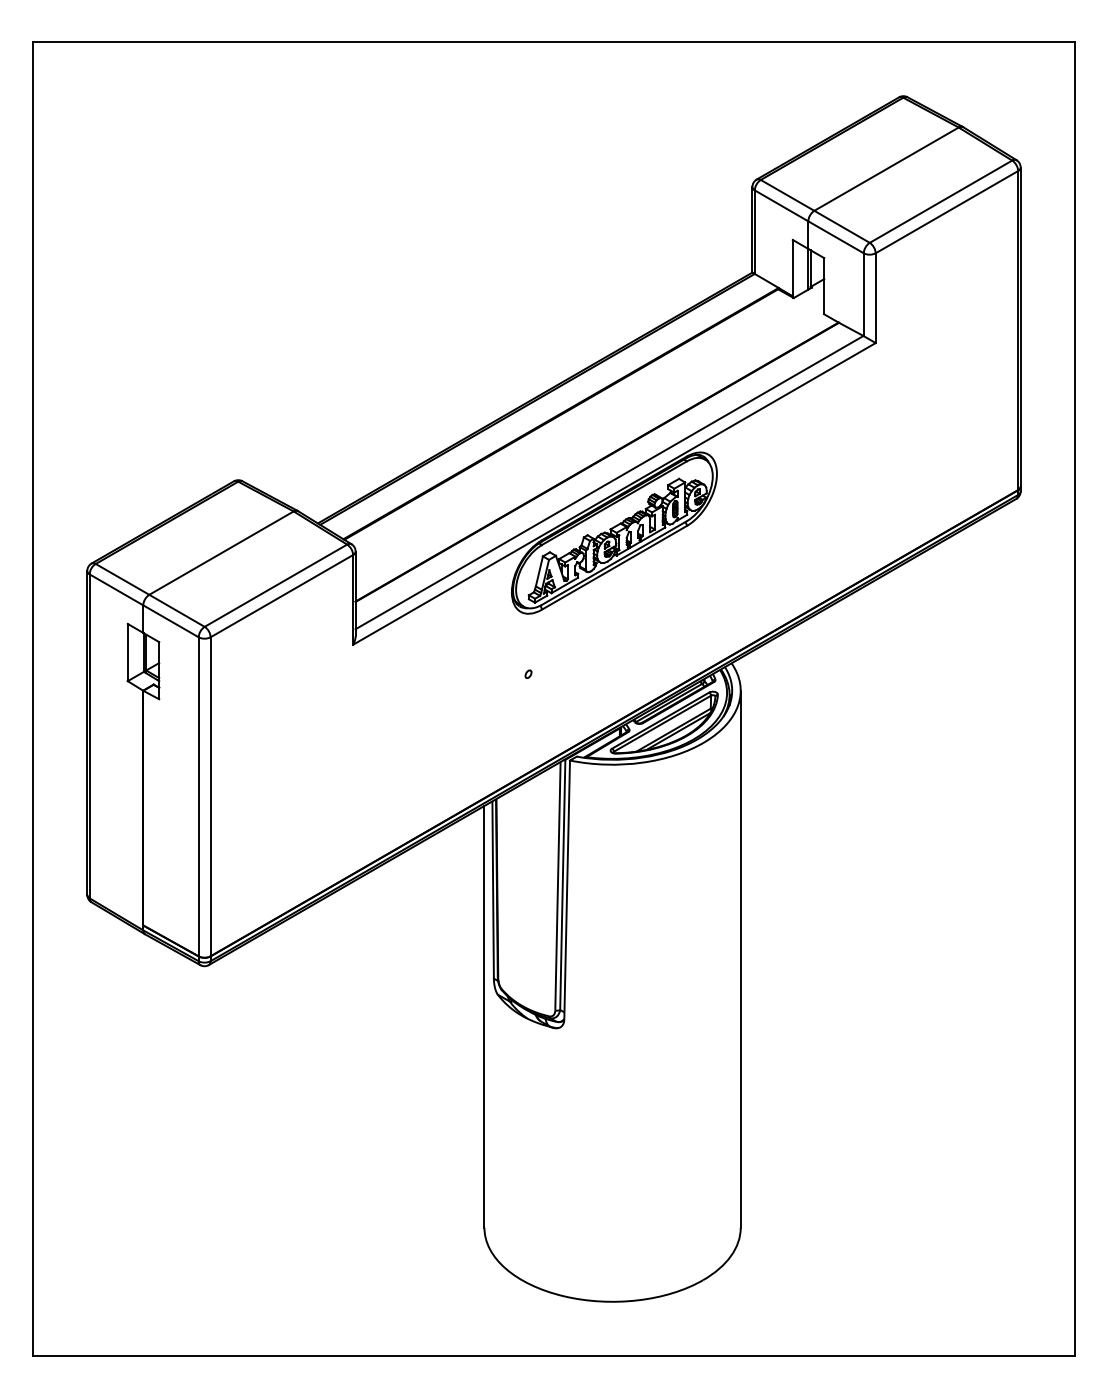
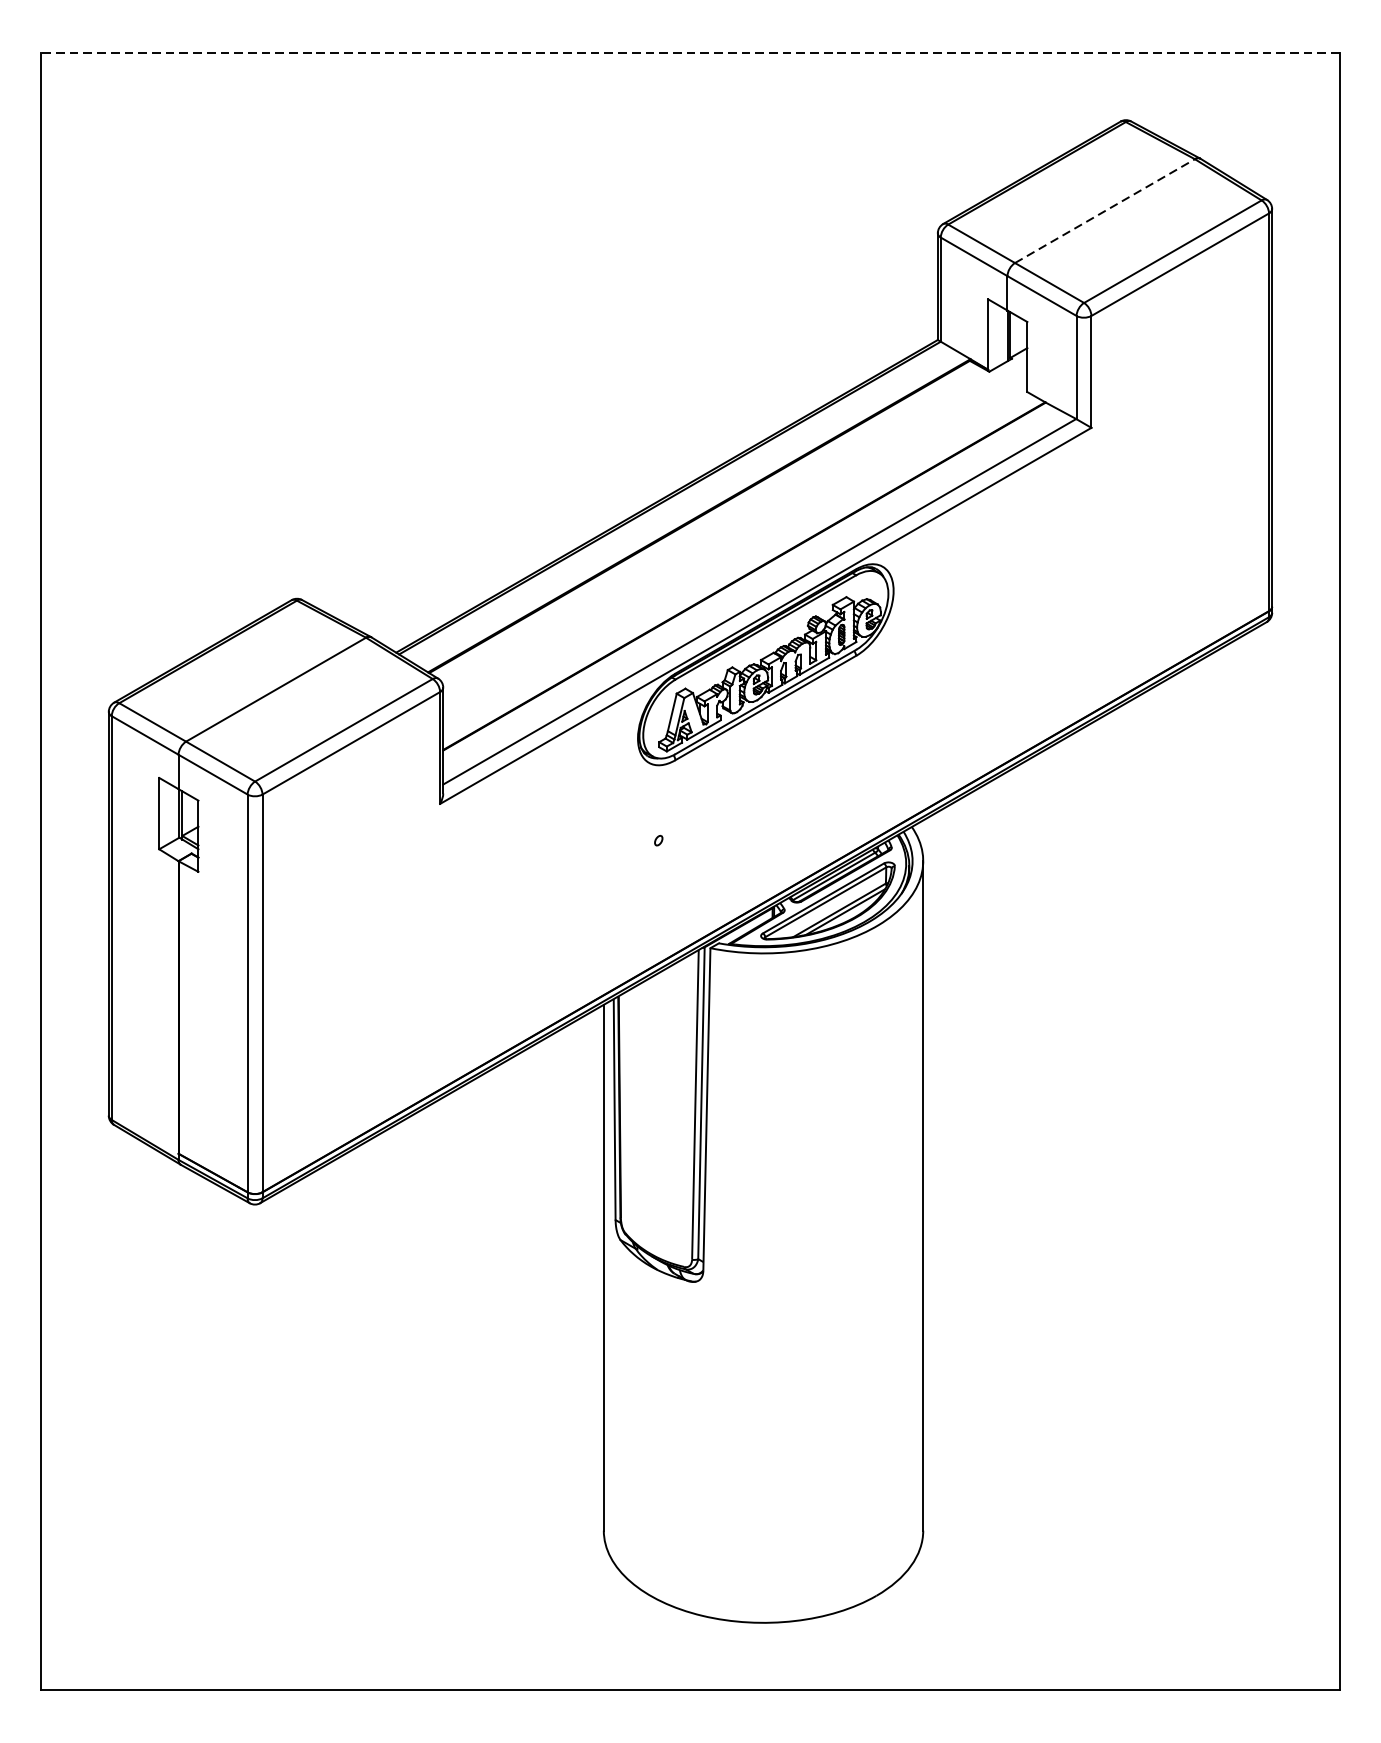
line: (553, 41) -> (689, 51), solid -> dashed
line: (886, 168) -> (1104, 210), solid -> dashed

